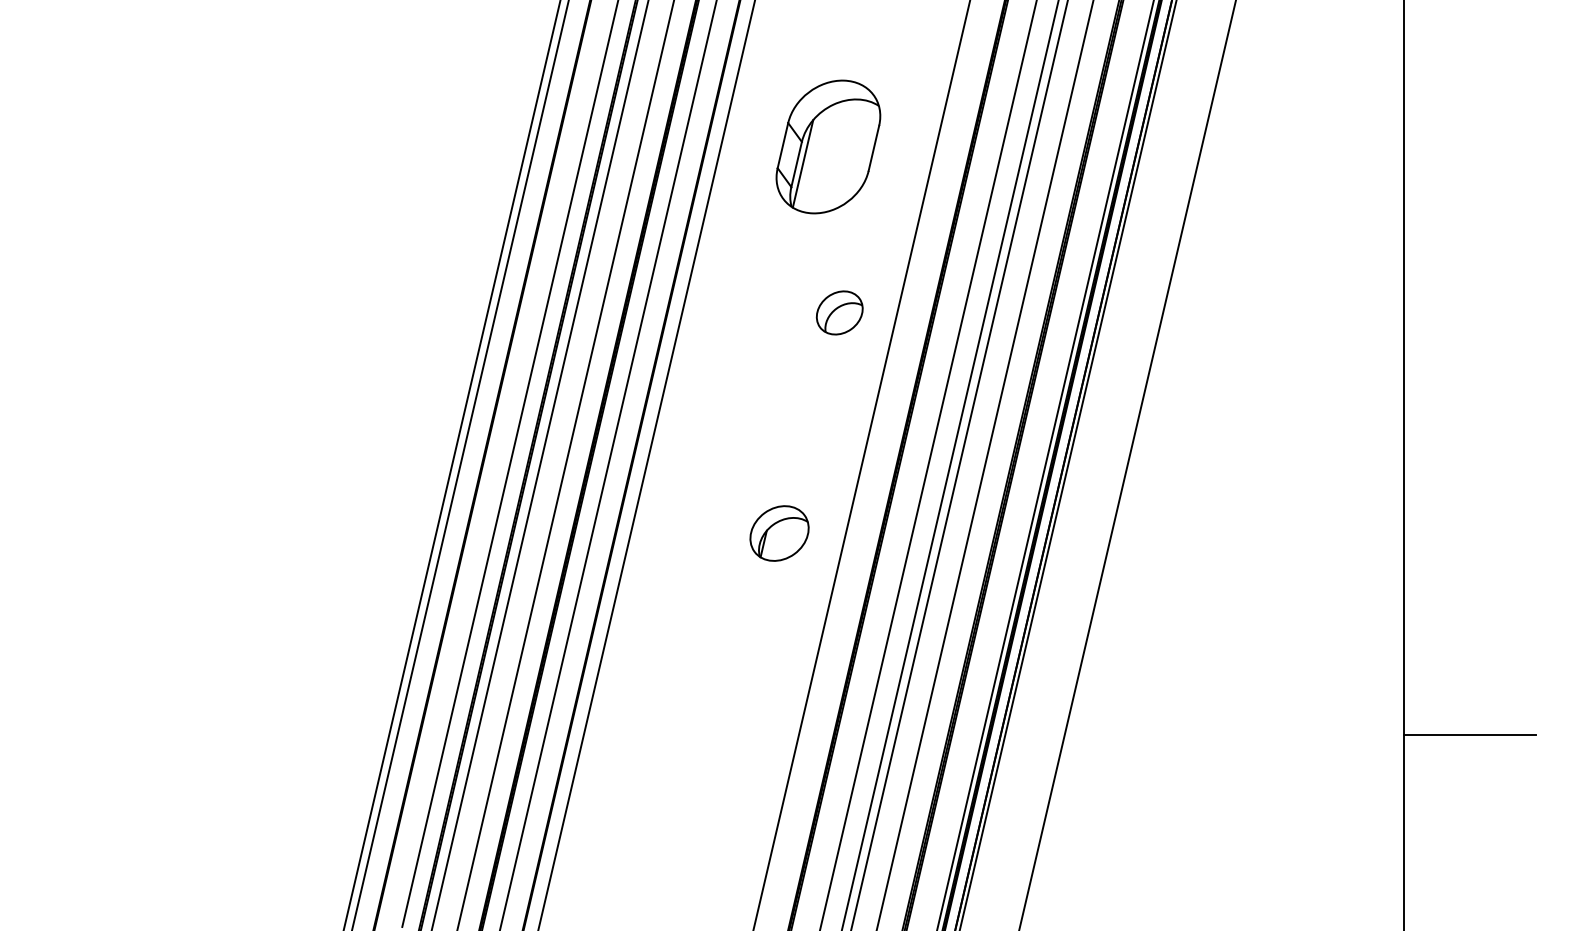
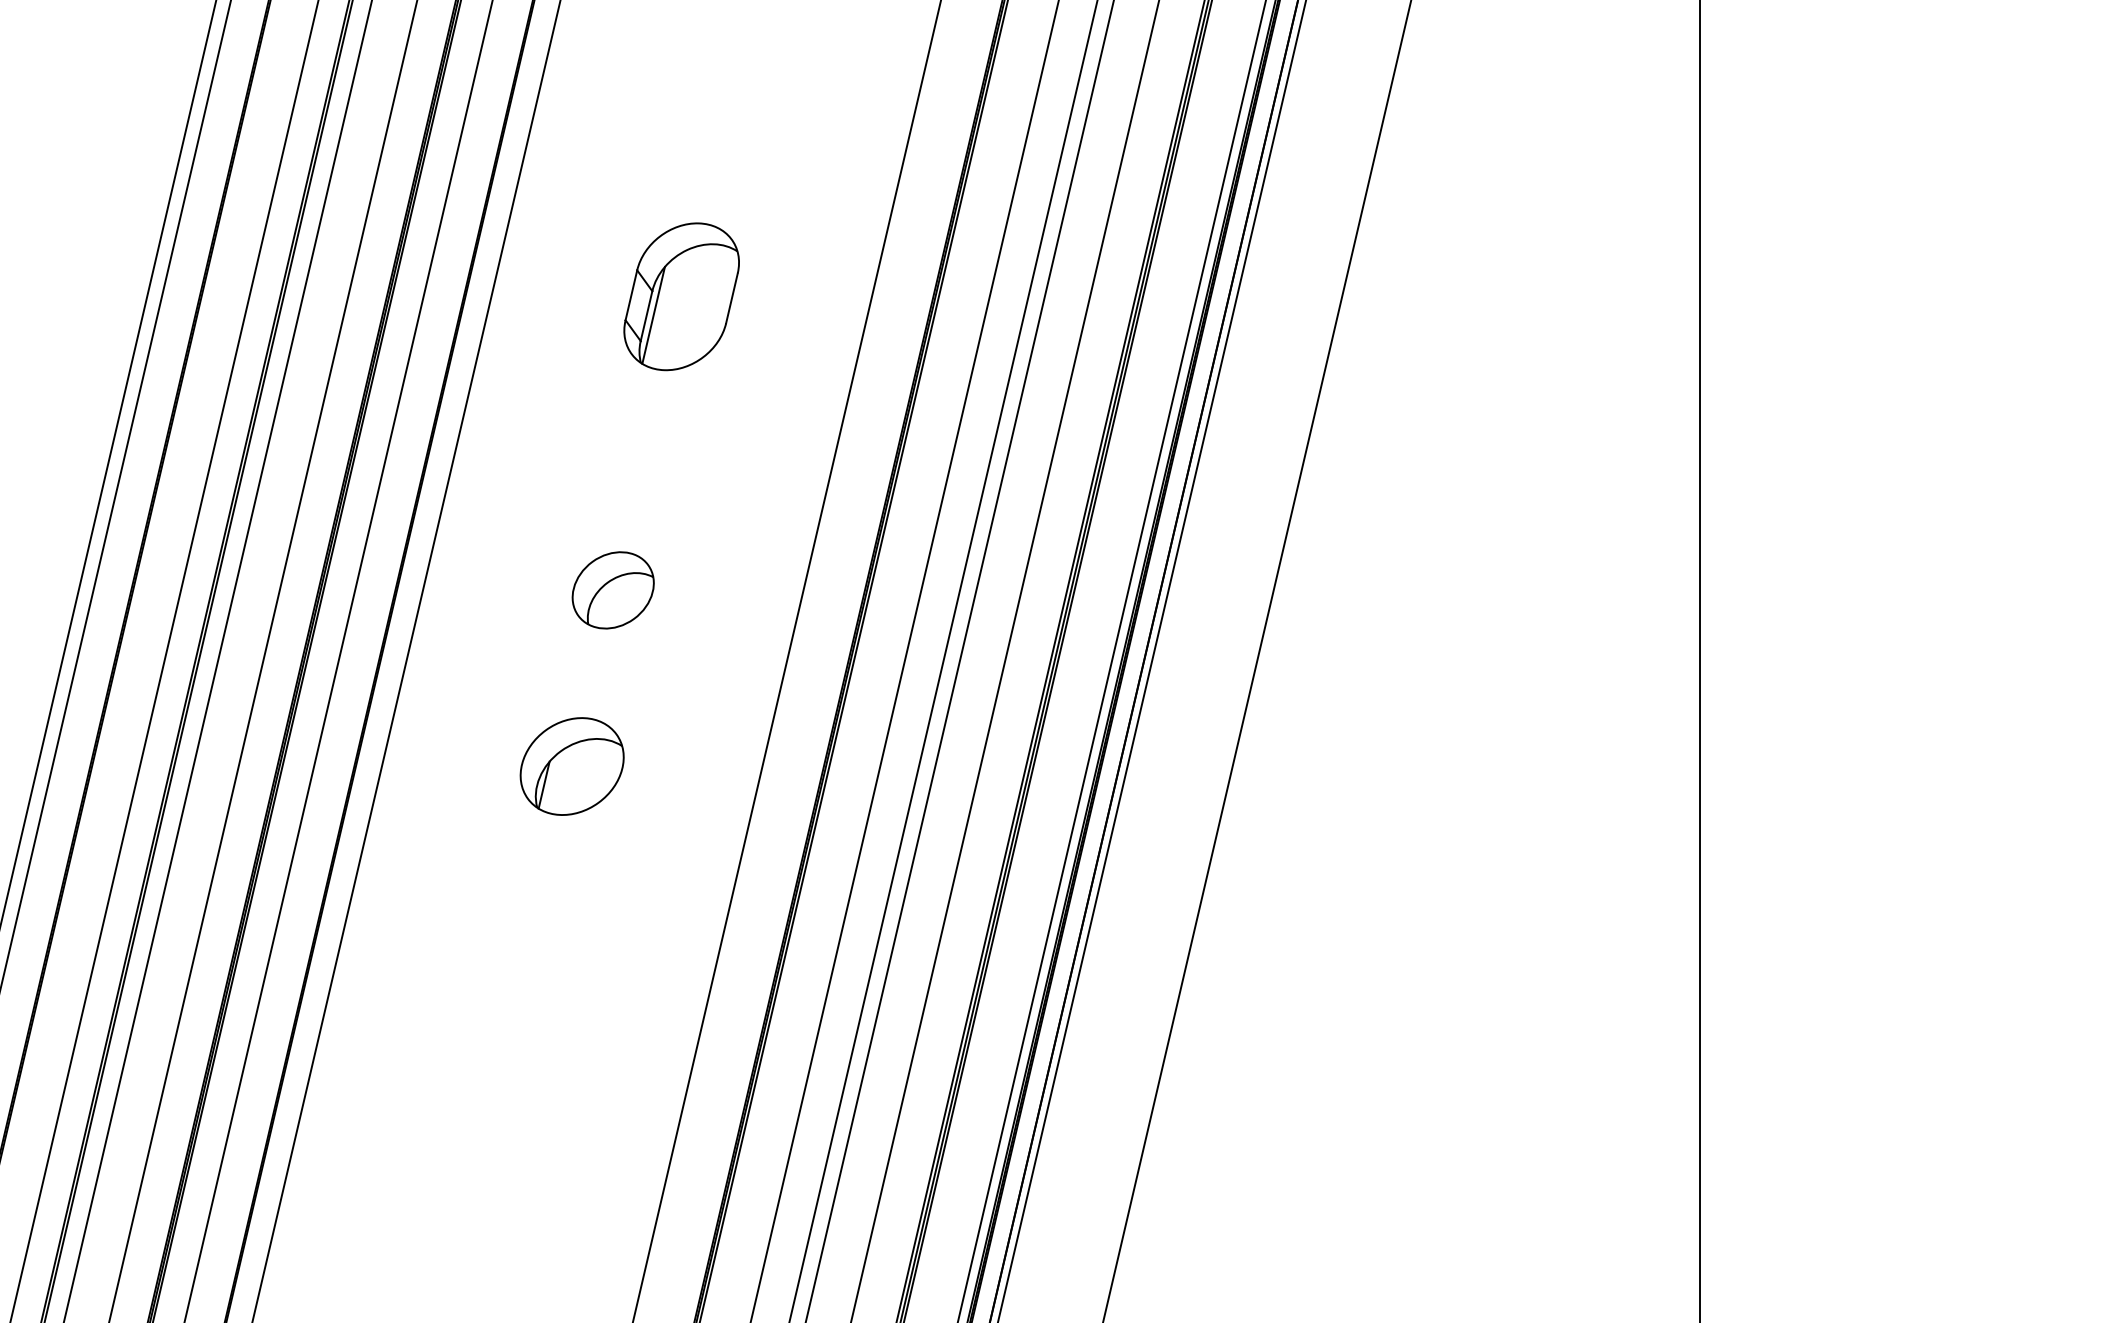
part: (828, 146) -> (681, 295), size x0.62
part: (839, 312) -> (612, 589), moved
part: (779, 533) -> (572, 766), moved

